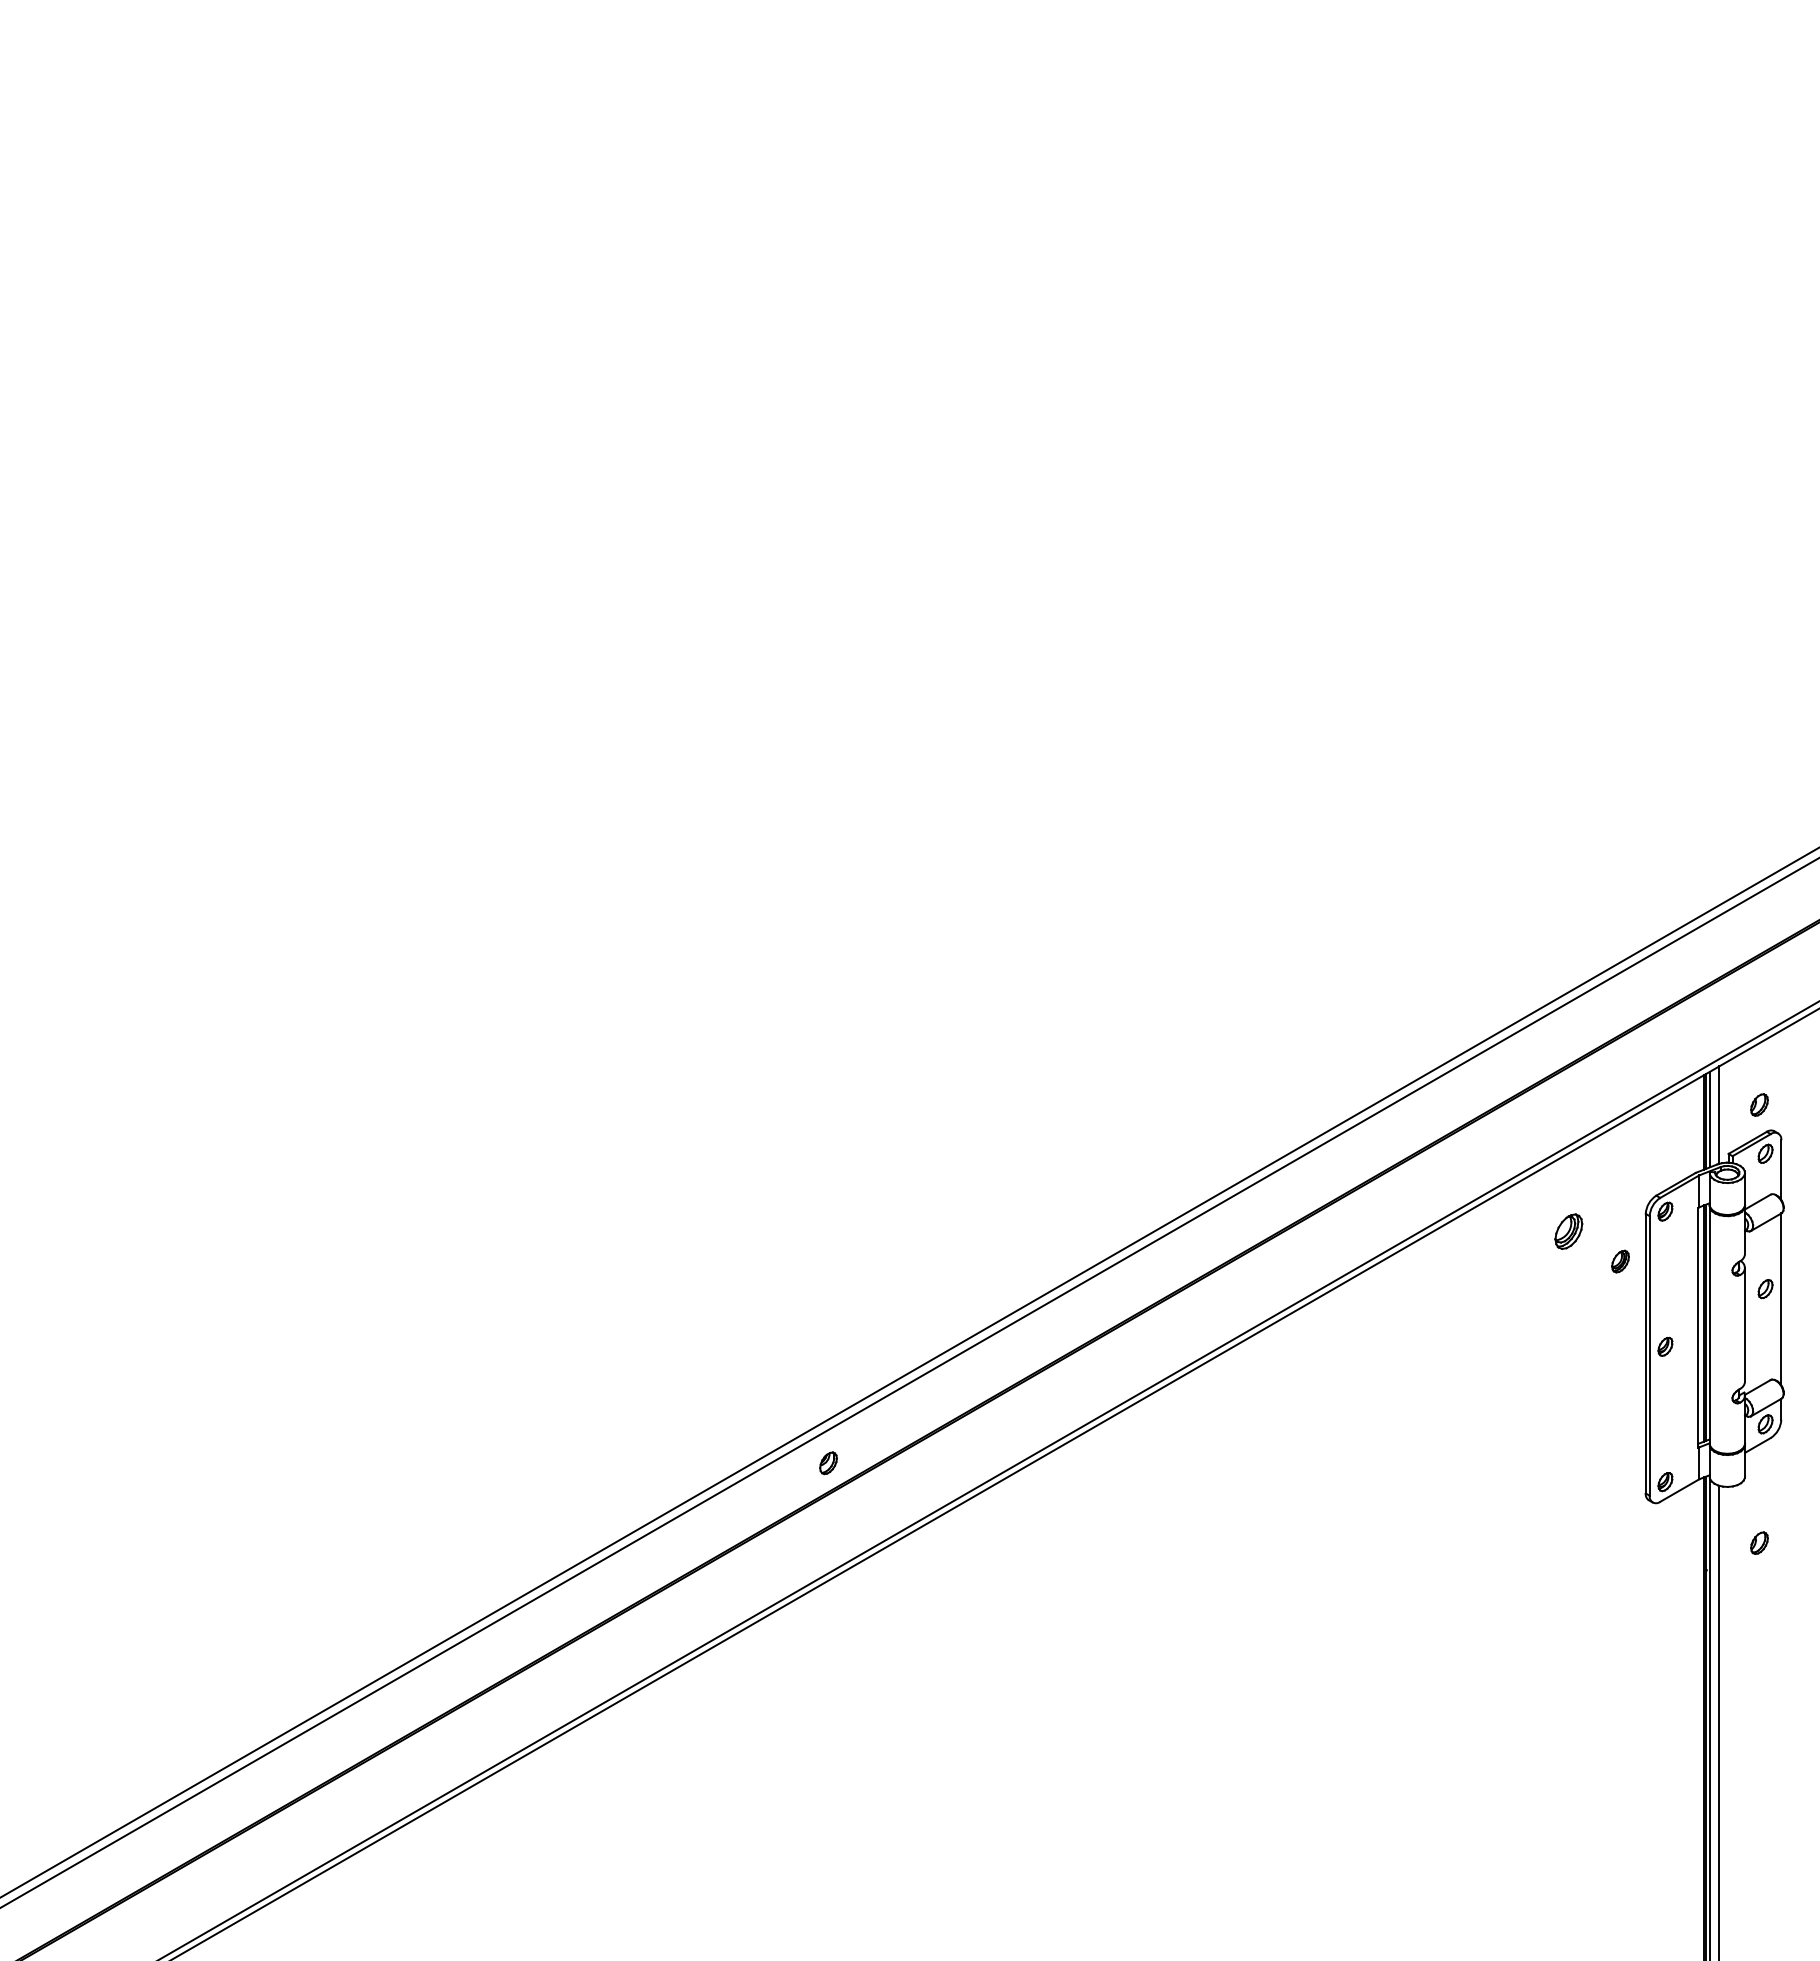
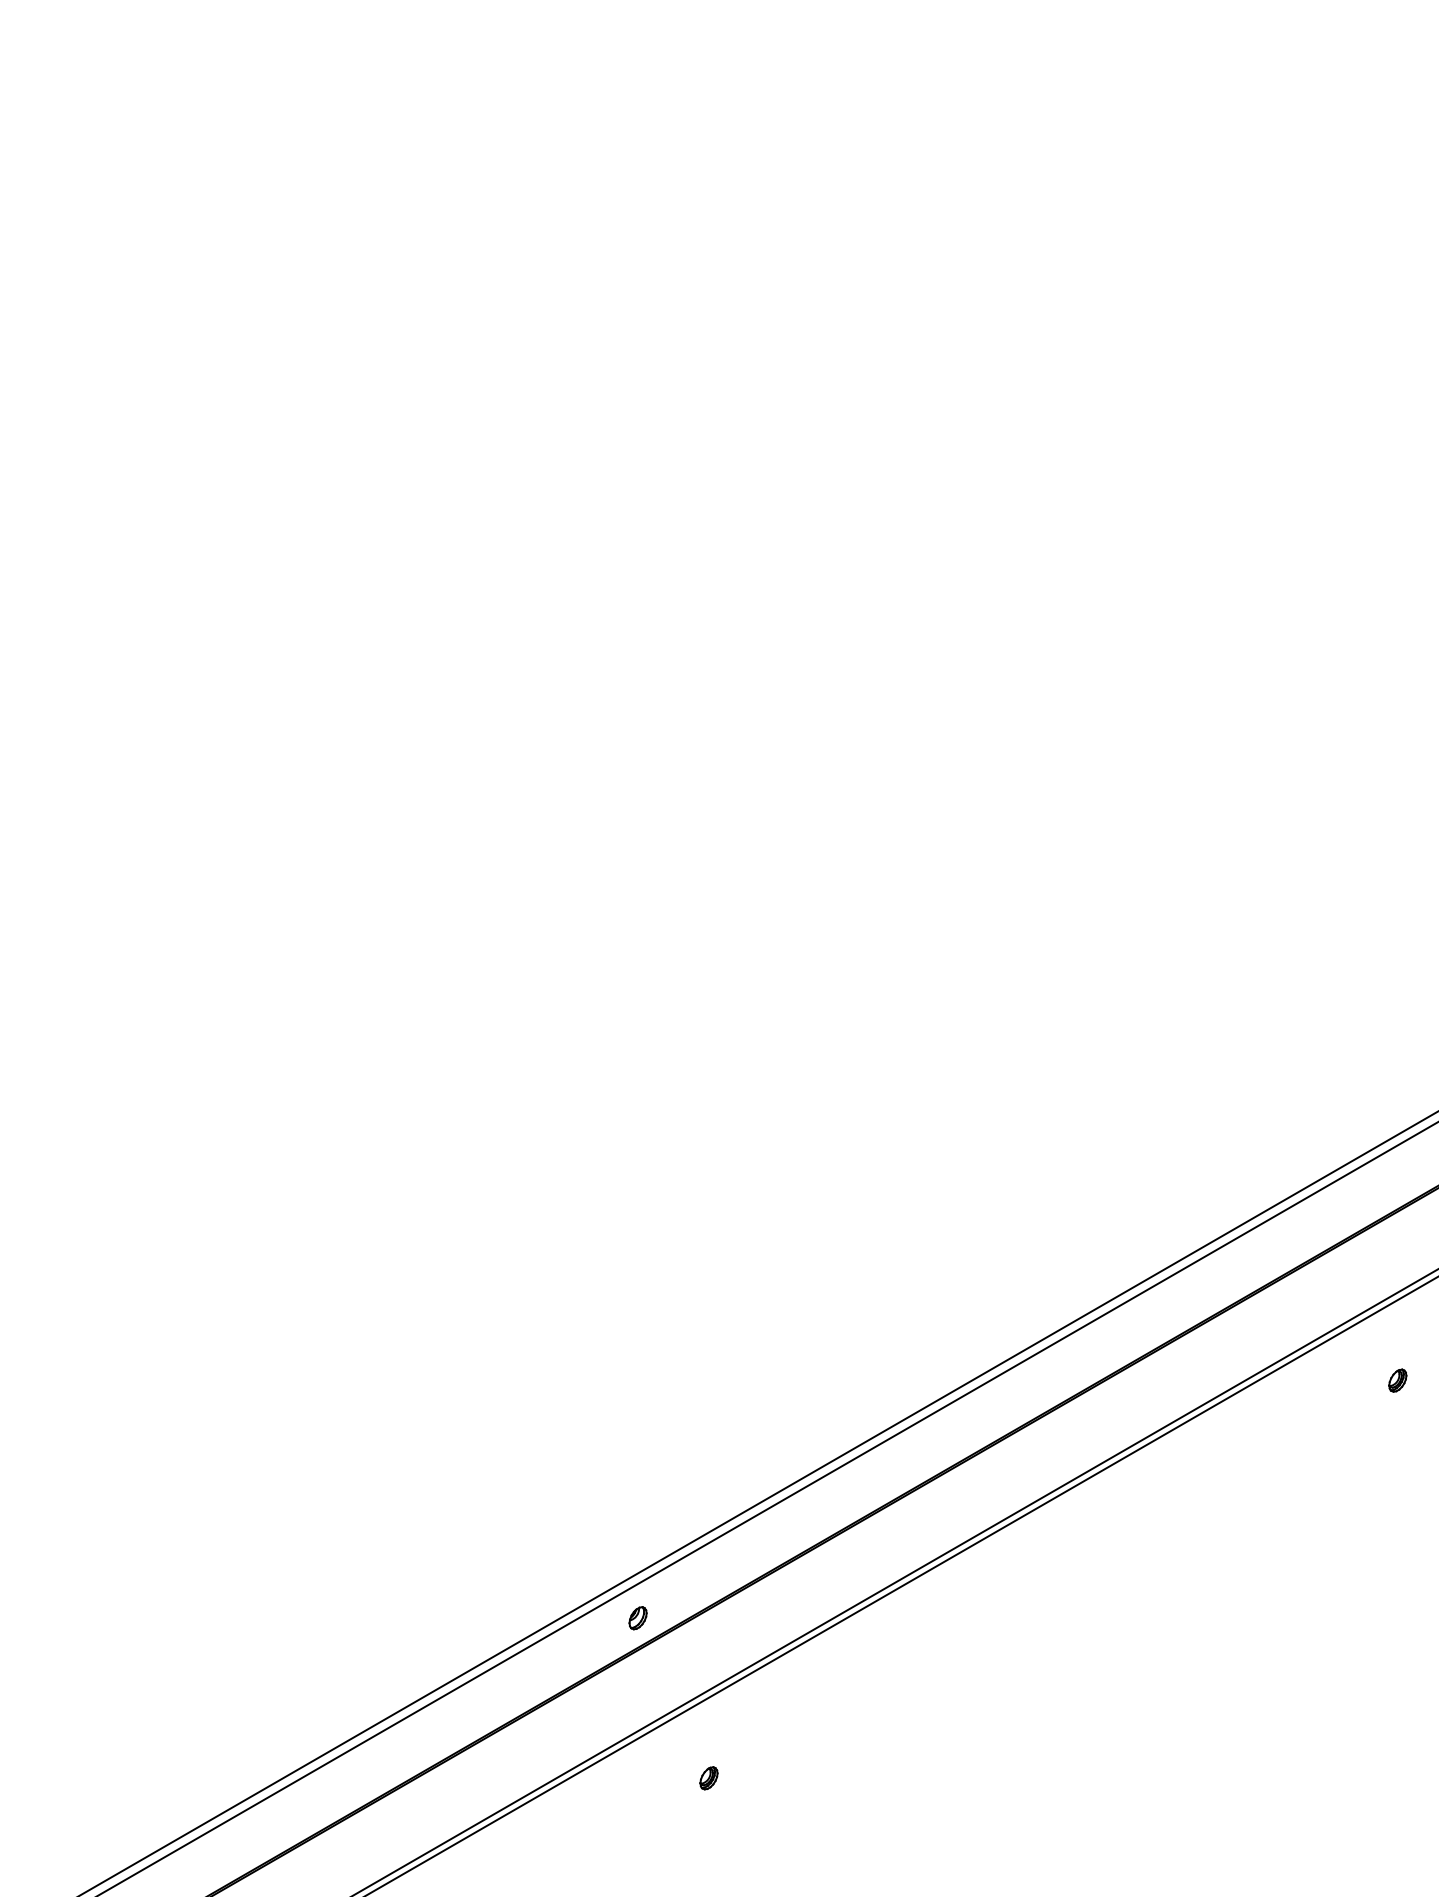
part: (1568, 1231) -> (1397, 1380), size x0.62
part: (897, 1619) -> (708, 1778), added

